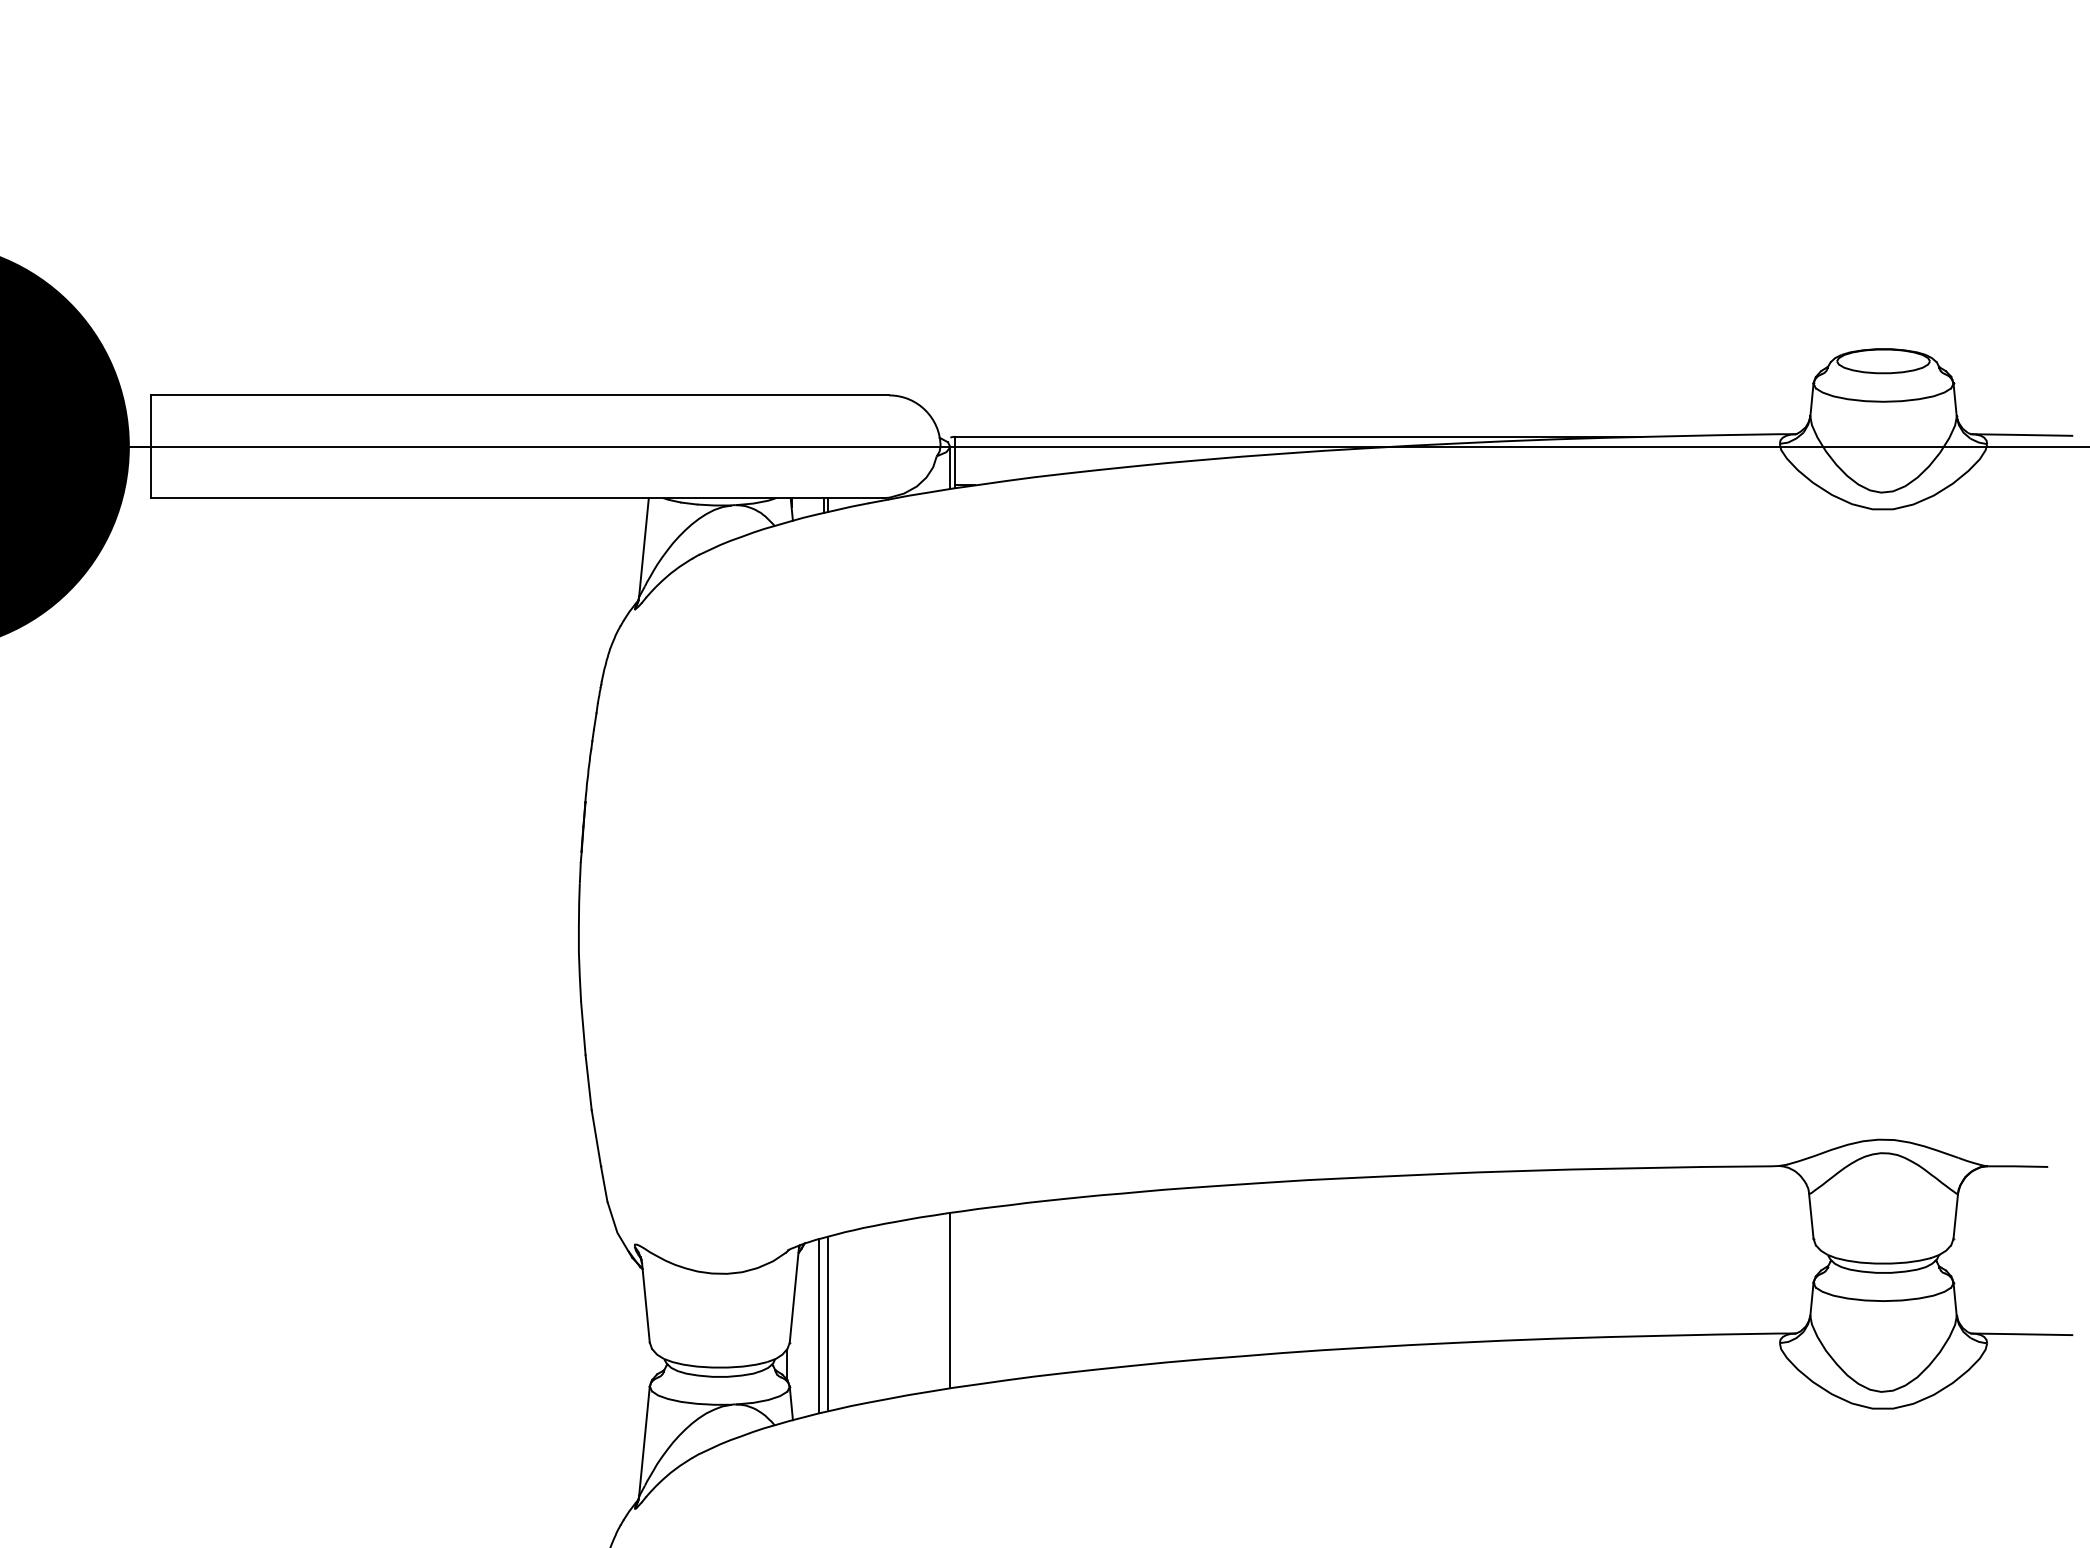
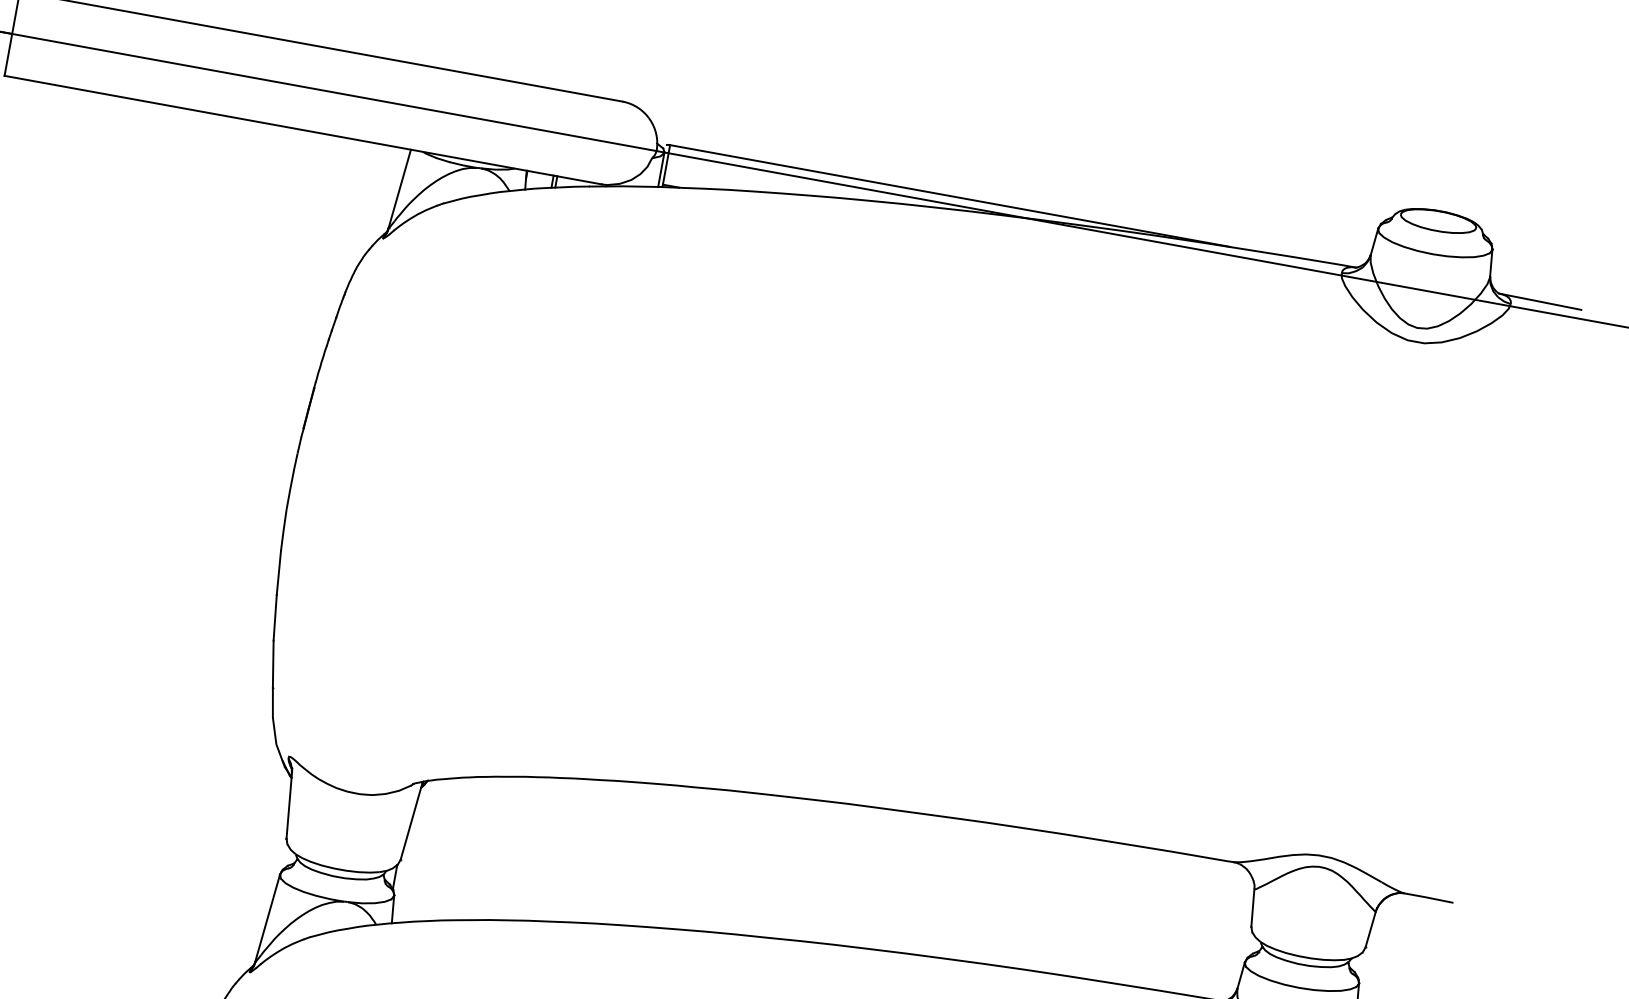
line: (950, 1300) -> (538, 849), removed
line: (828, 1323) -> (435, 849), removed
line: (818, 1326) -> (426, 850), removed

